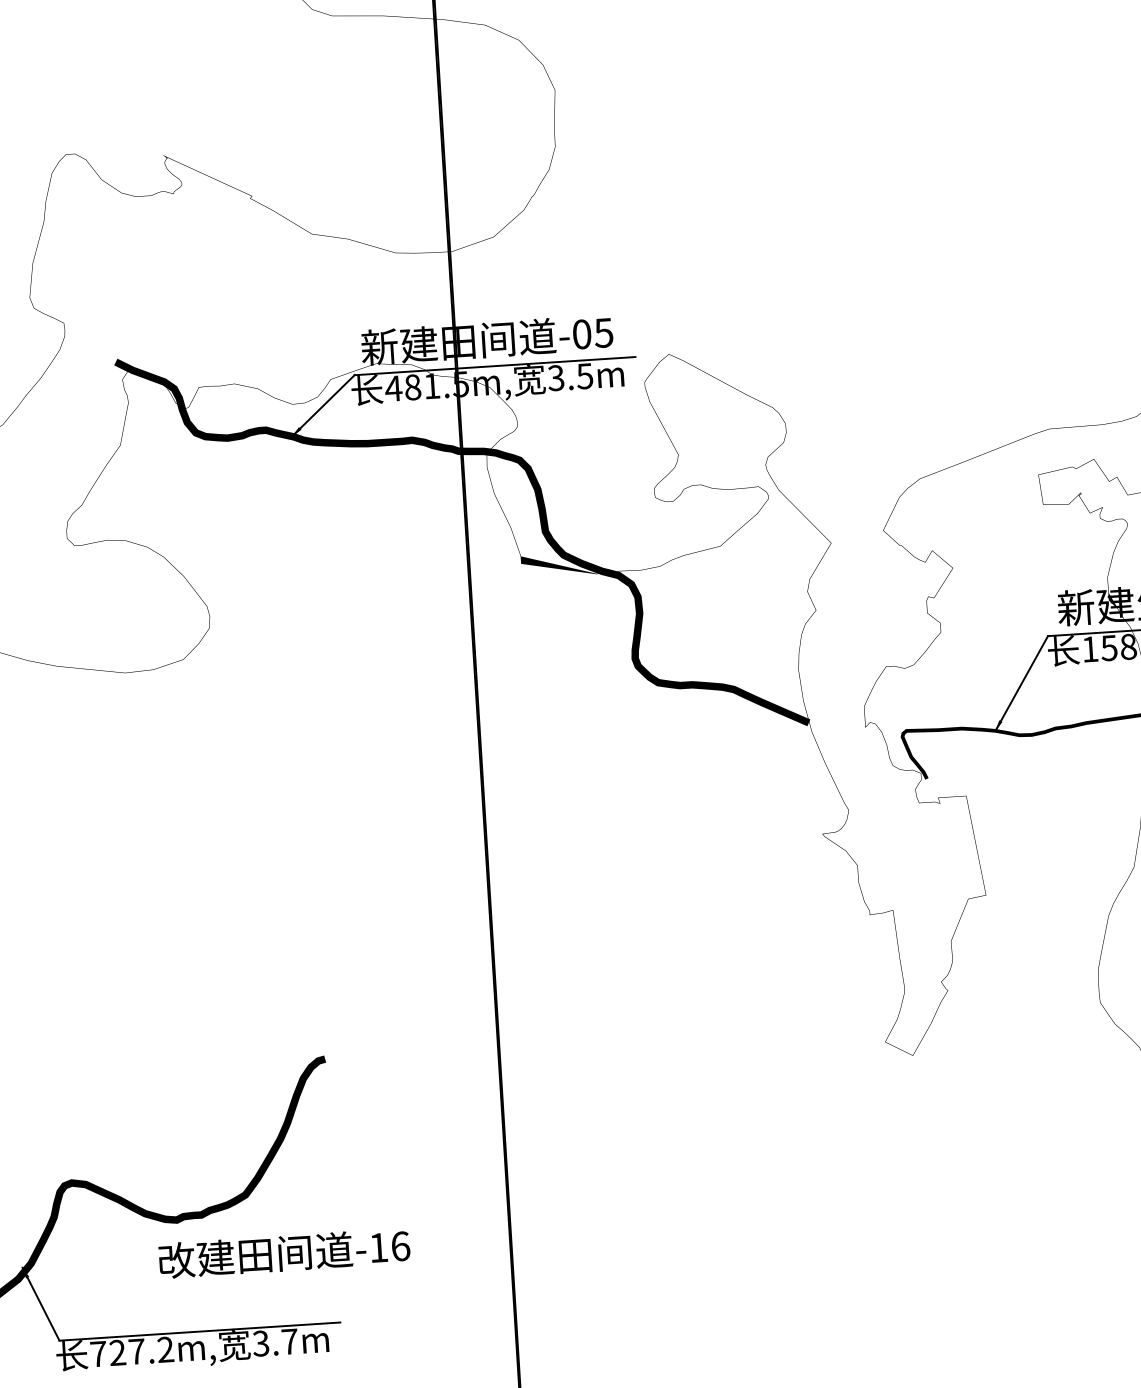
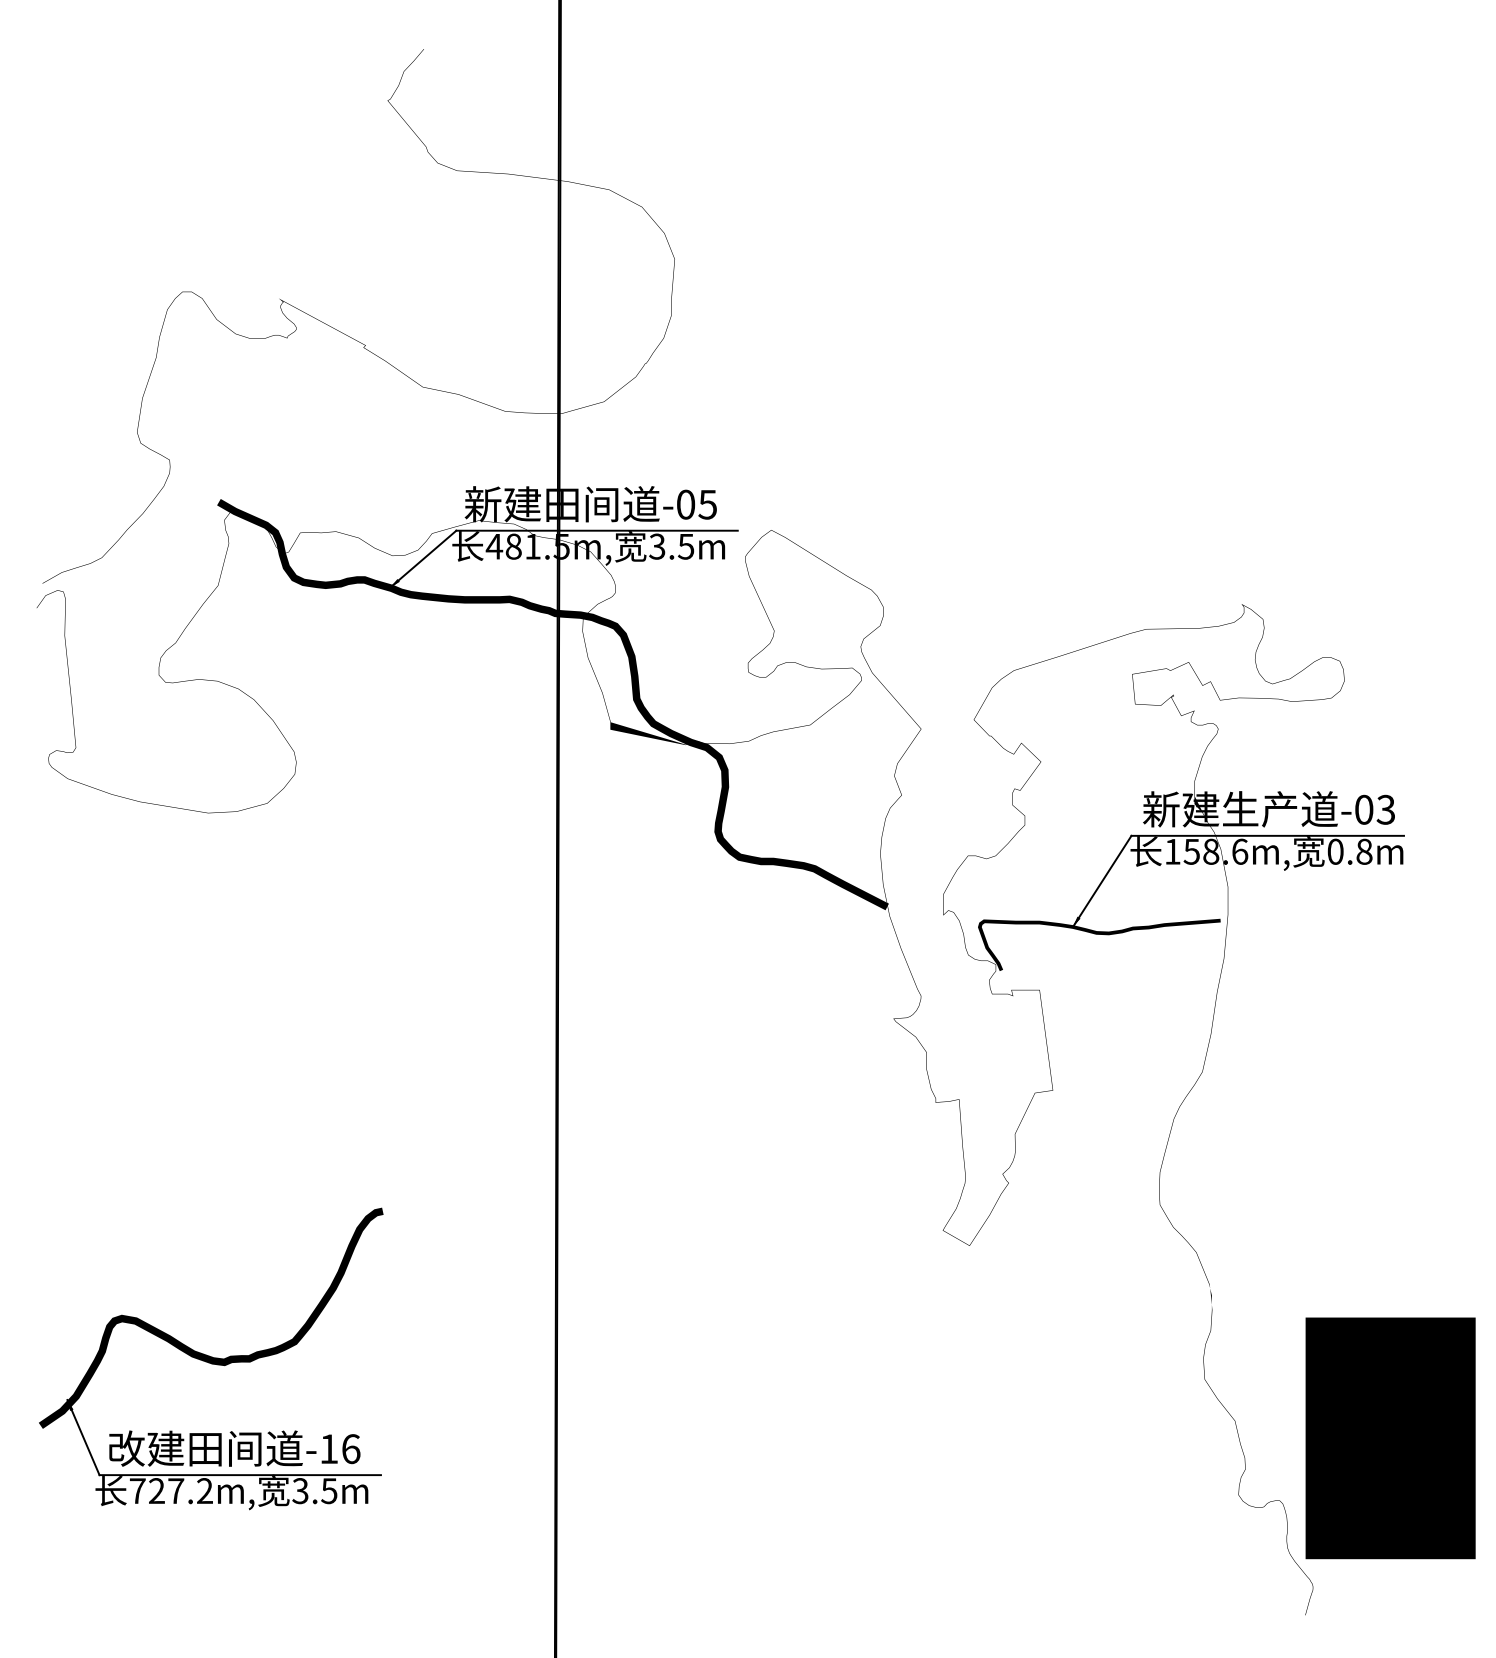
text: (284, 1253) -> (234, 1448), moved
text: (290, 1342) -> (329, 1491), 3.7m -> 3.5m

